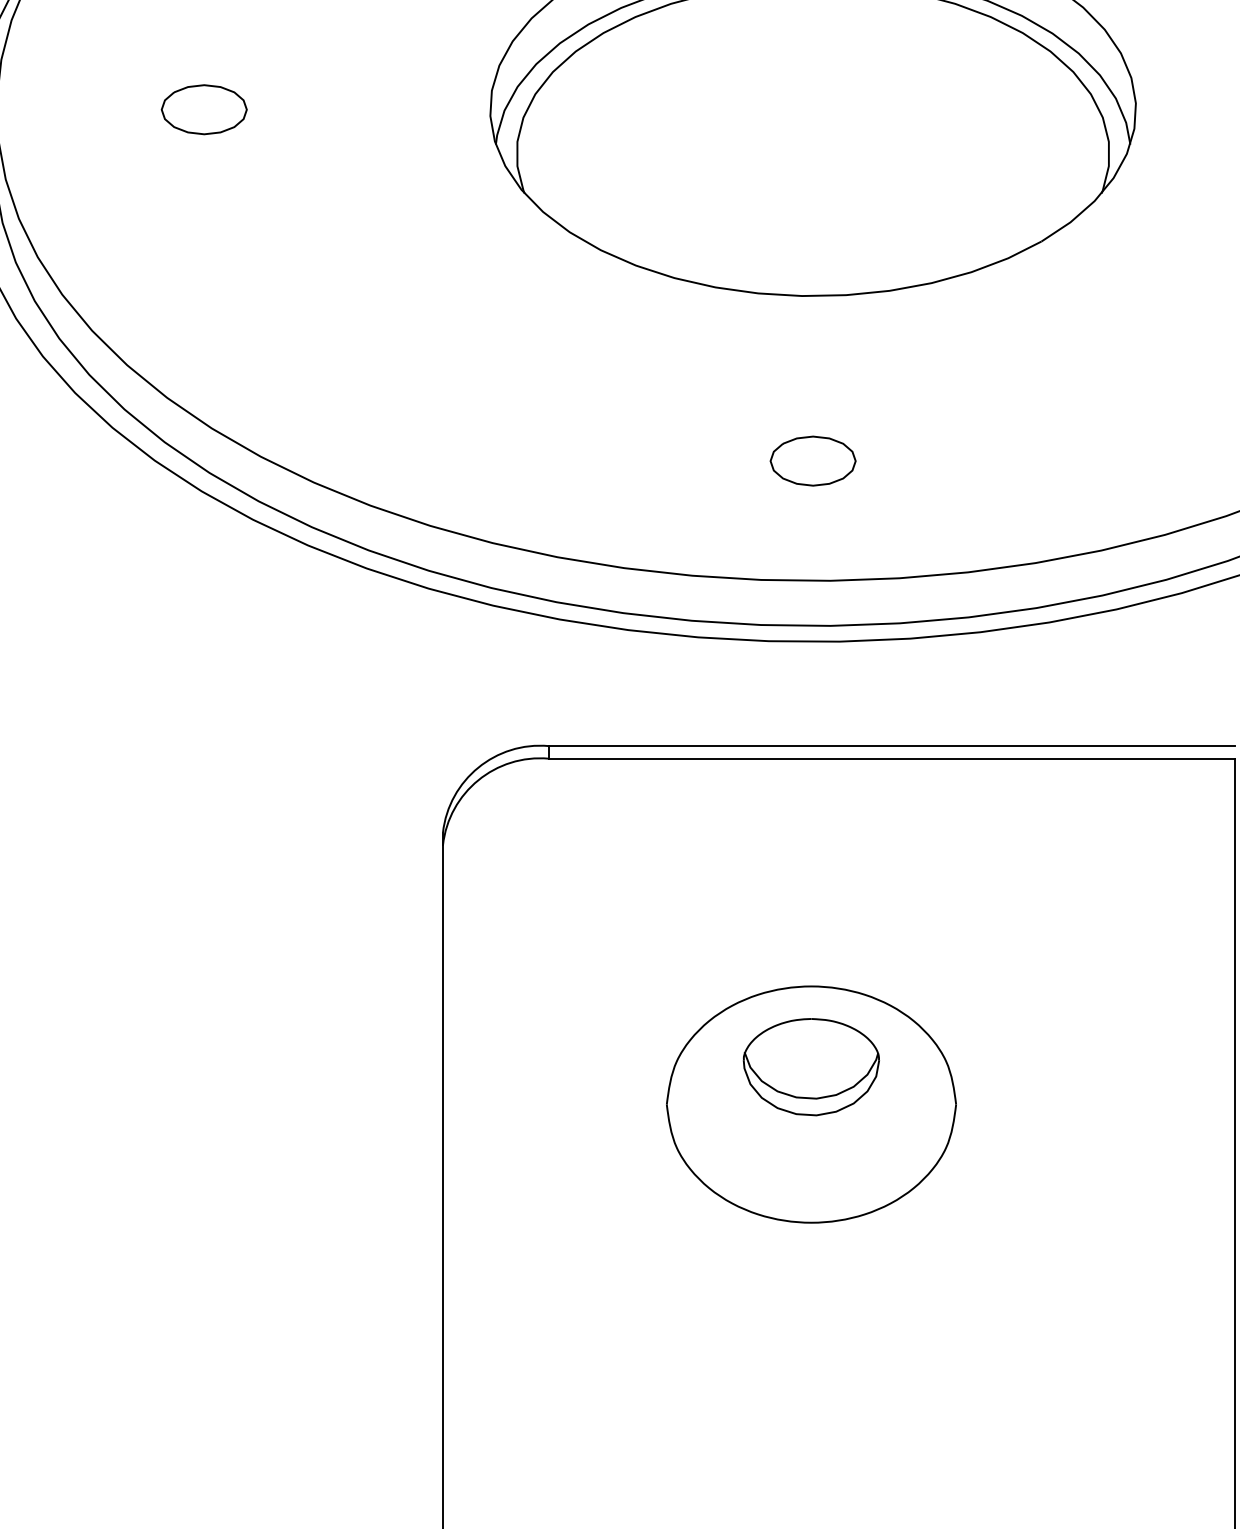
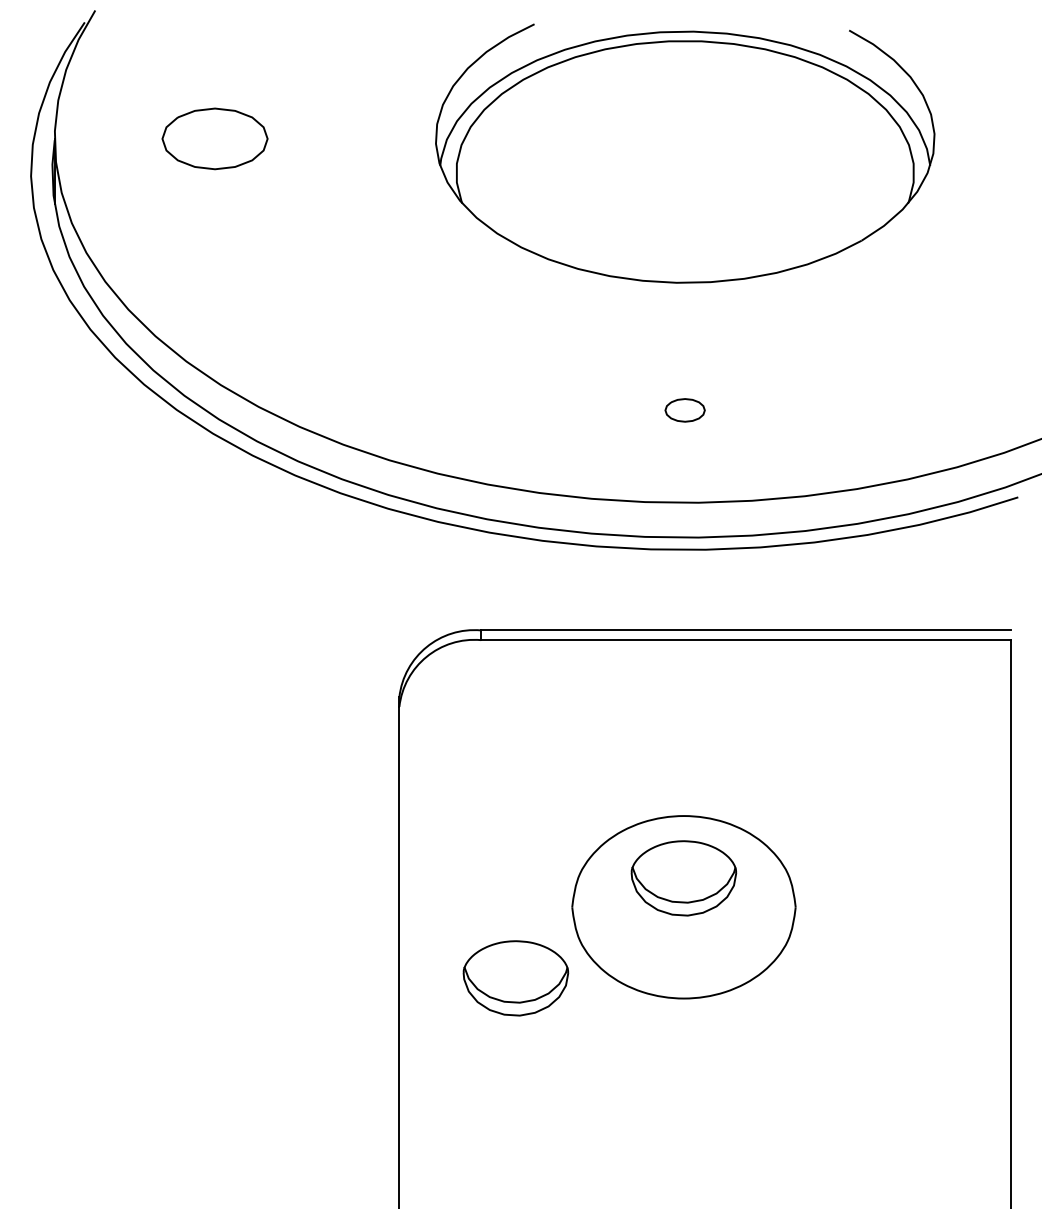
part: (203, 109) -> (214, 138), size x1.6
part: (812, 461) -> (684, 410), size x0.6
part: (593, 1196) -> (515, 978), added

